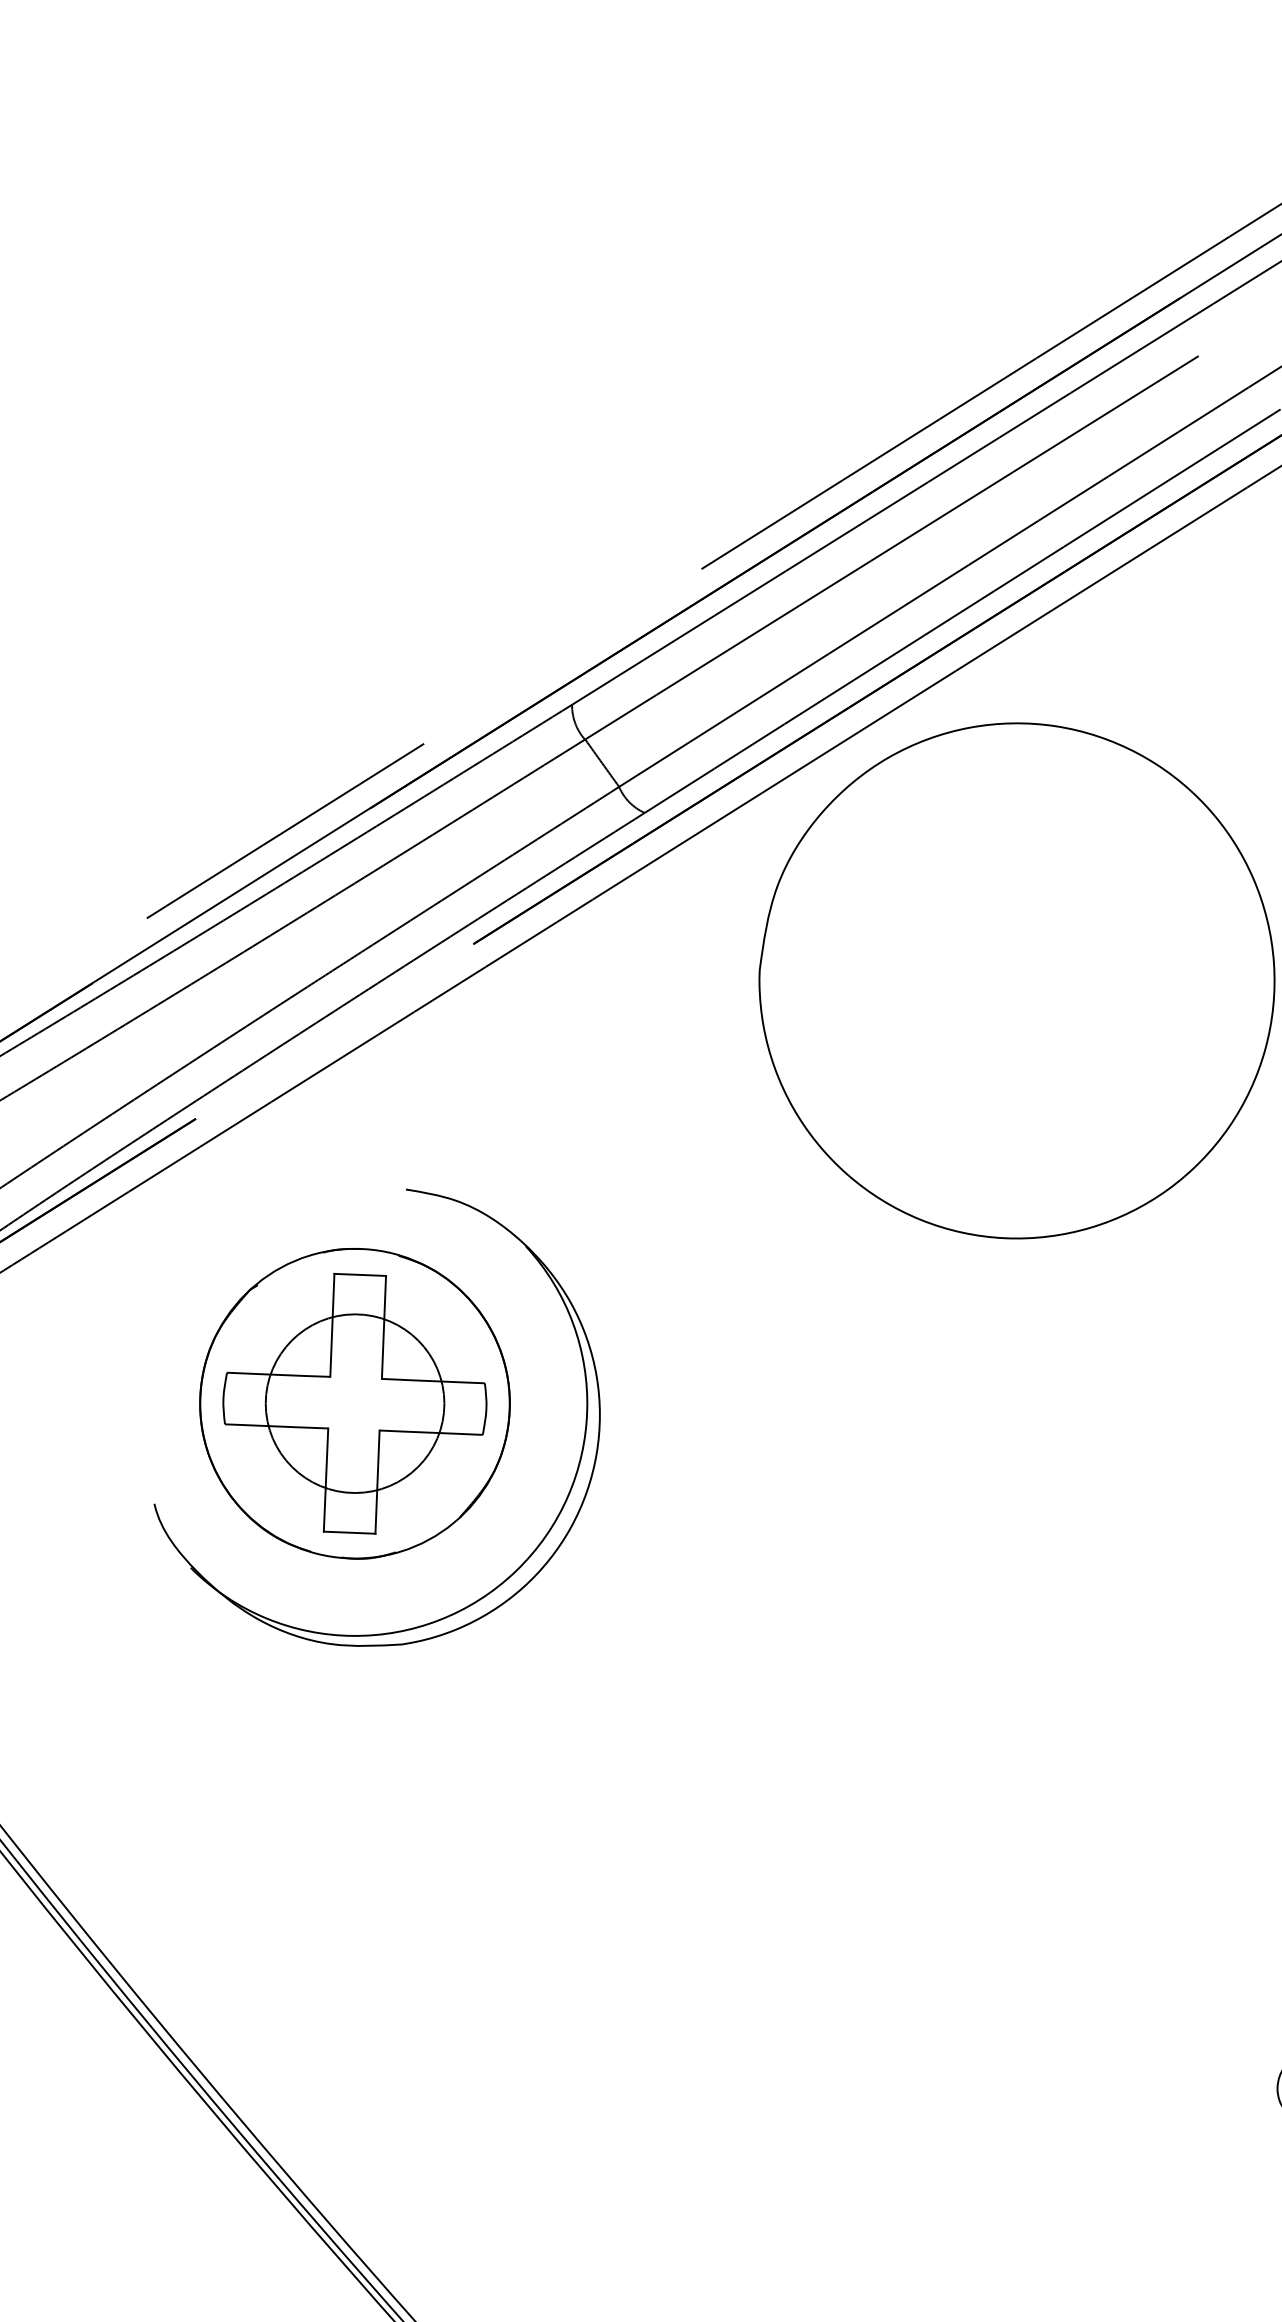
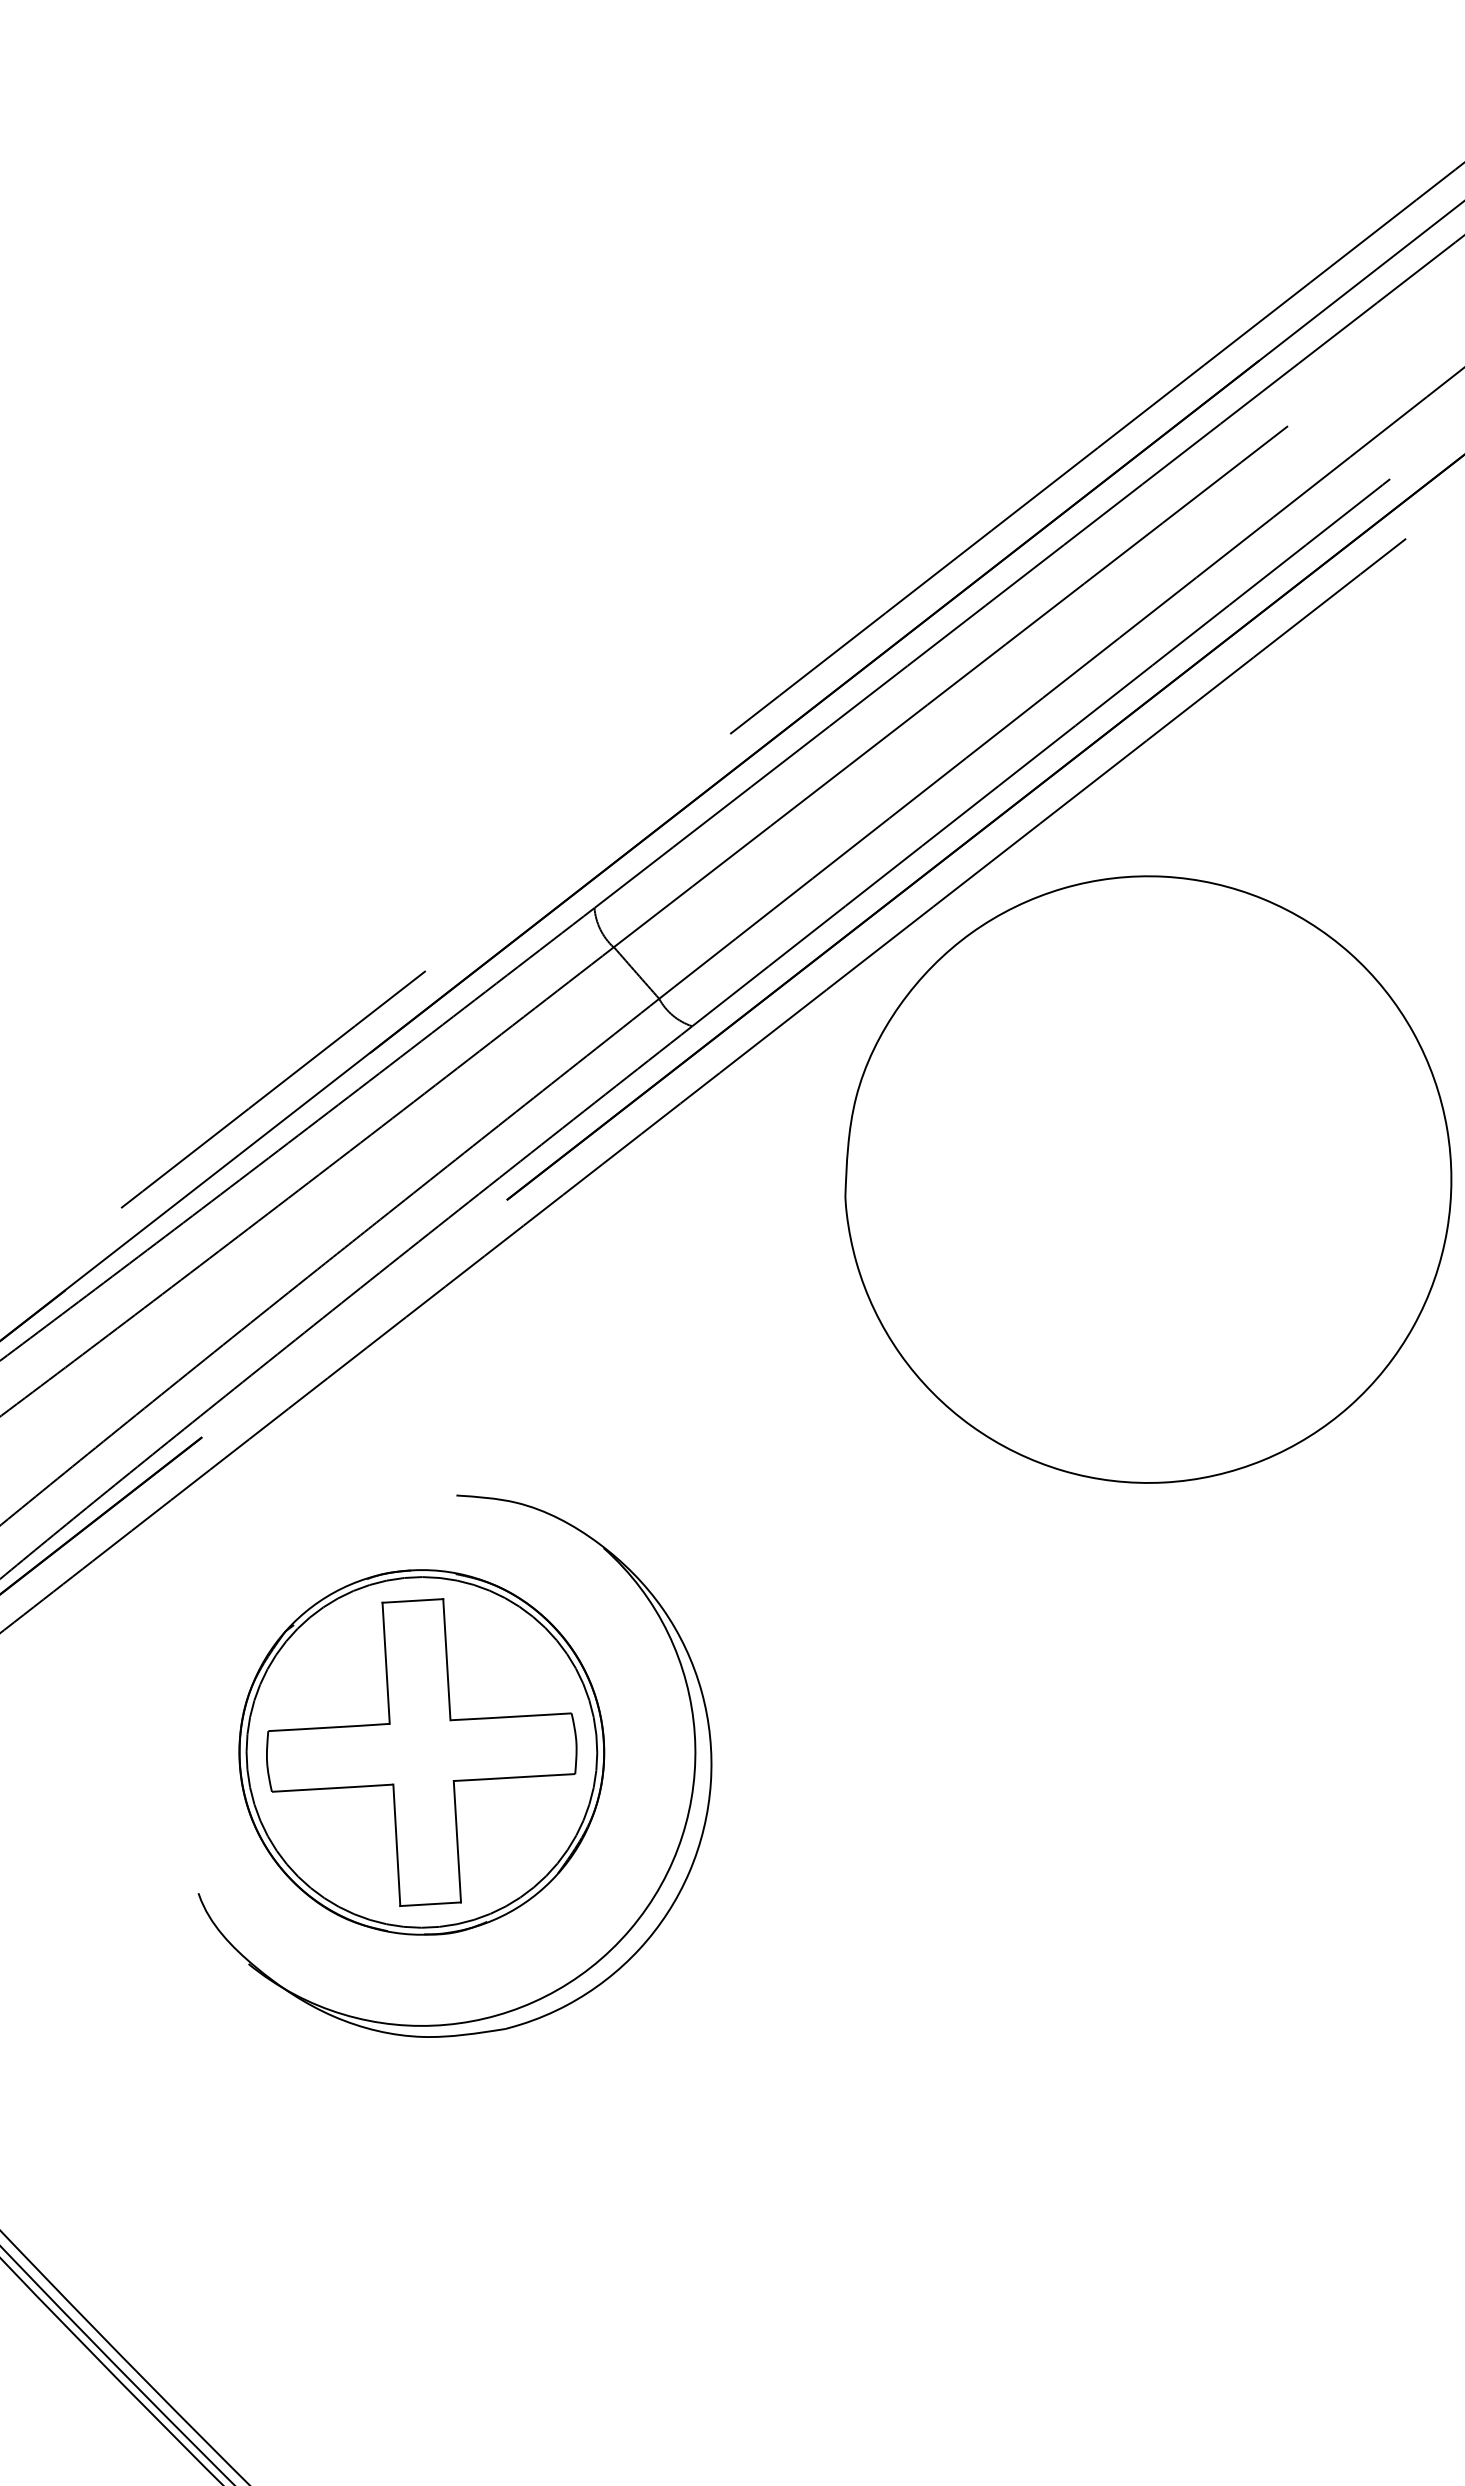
circle: (354, 1403) -> (421, 1752), size x1.67

